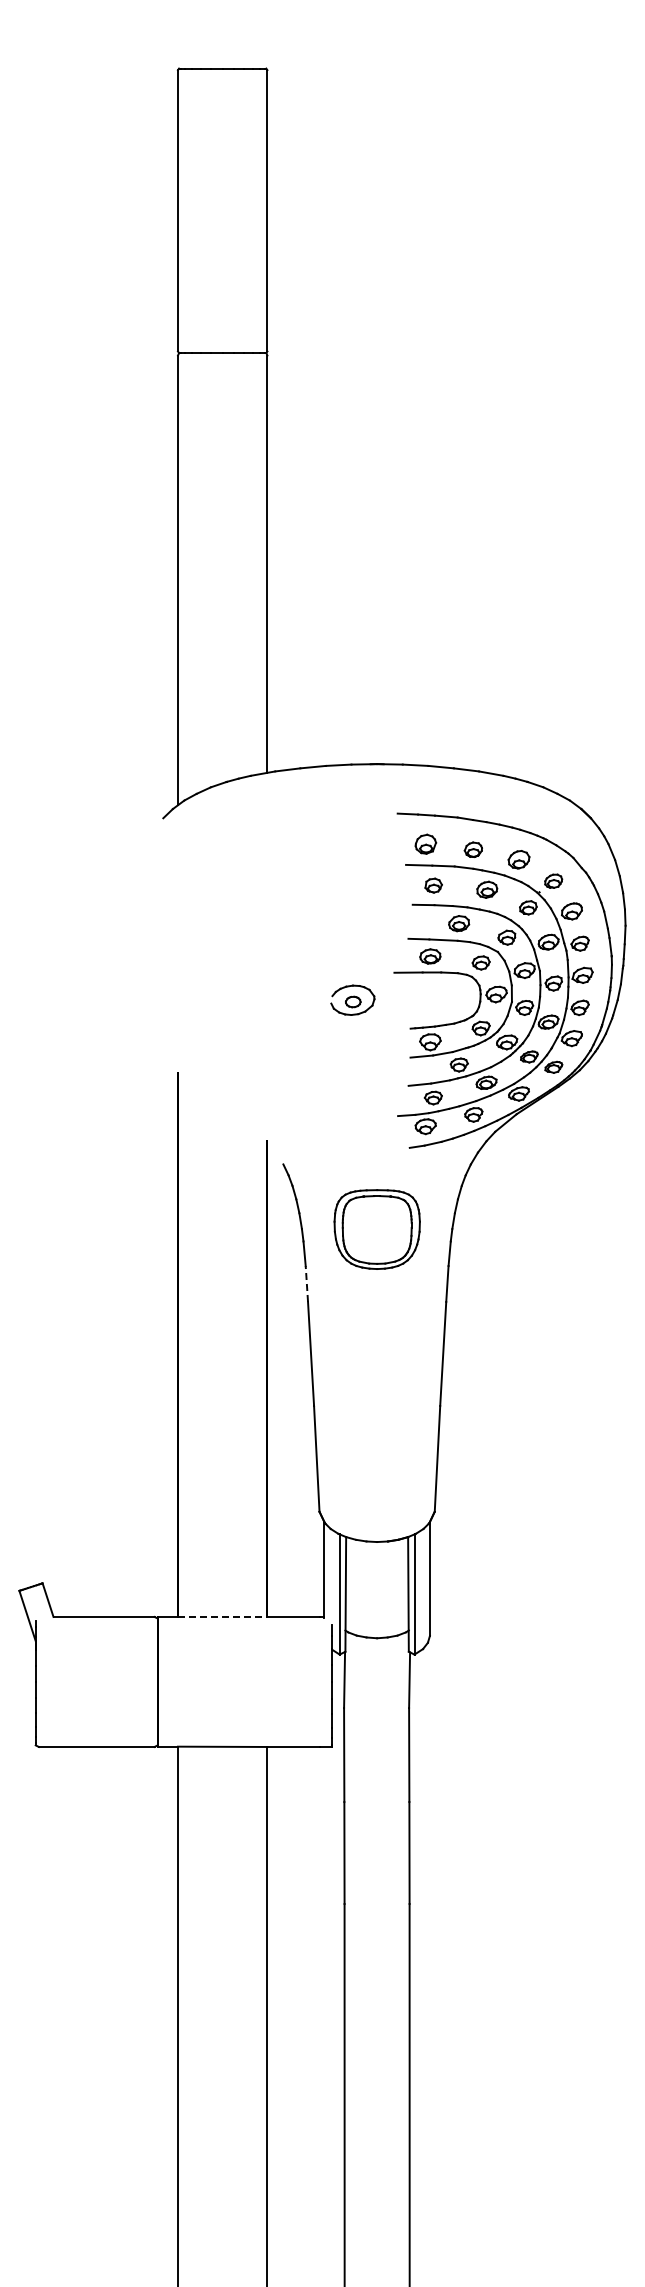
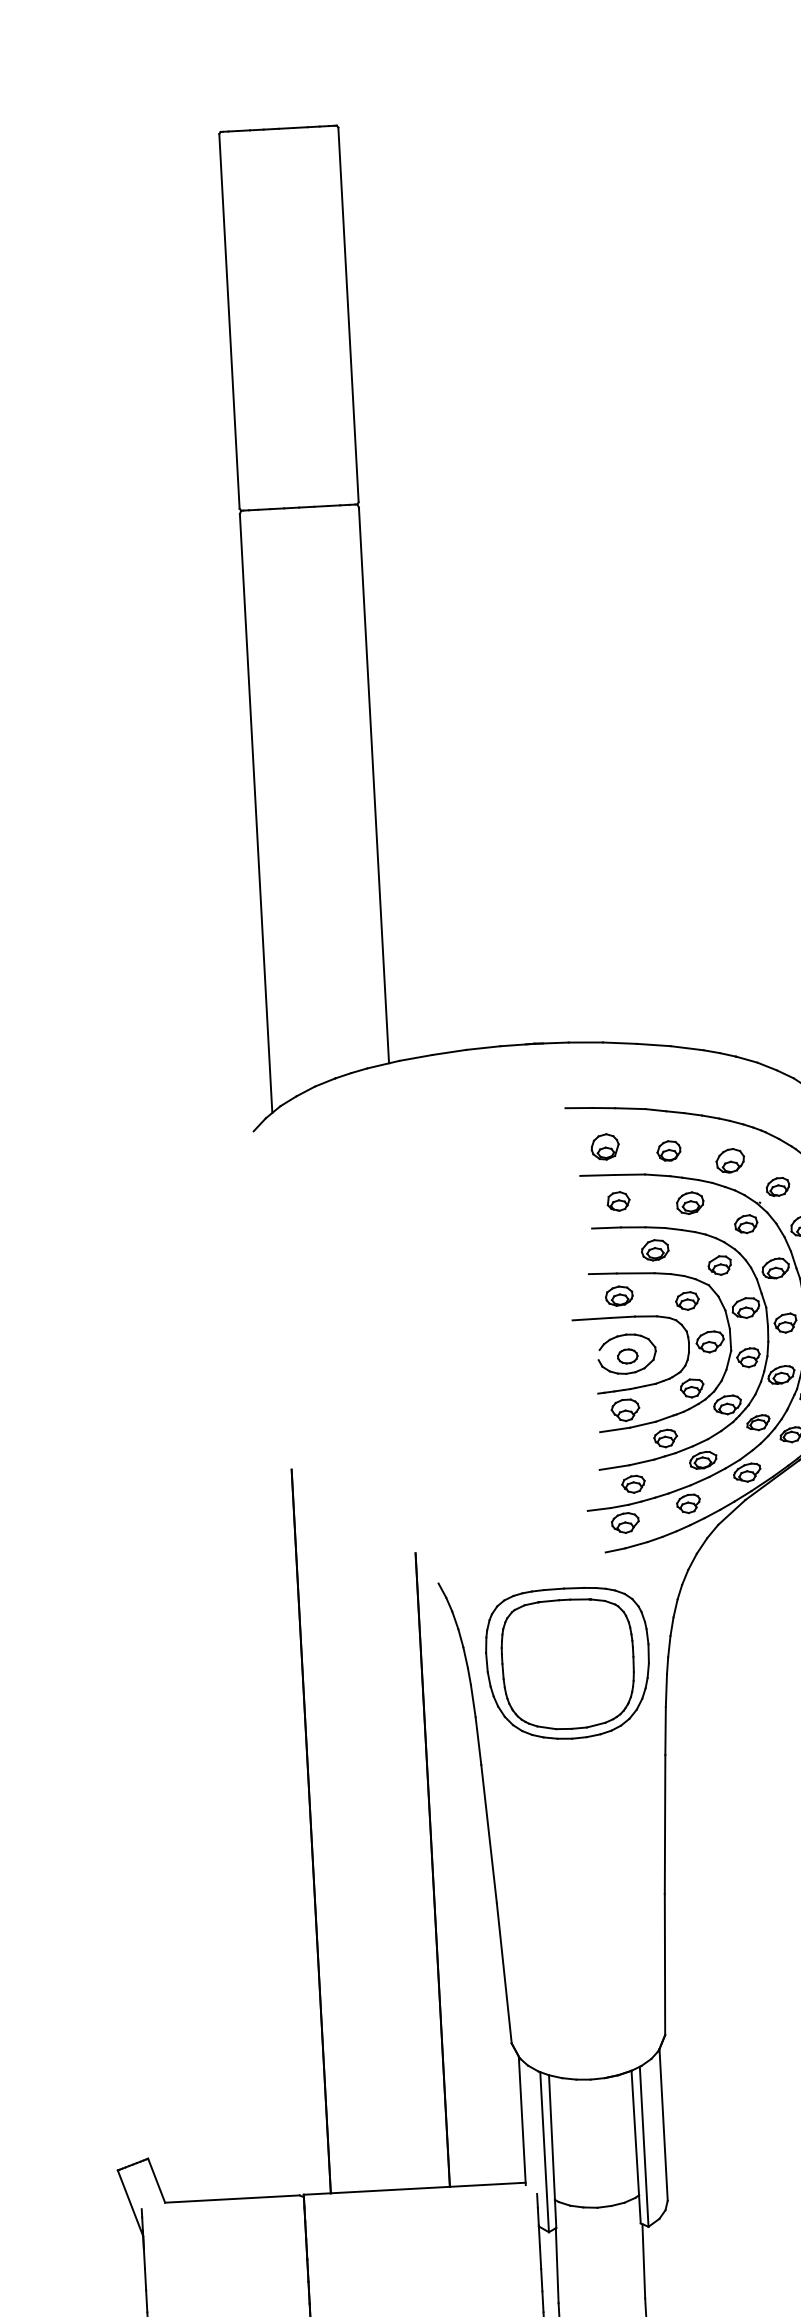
part: (352, 999) -> (626, 1353), moved
part: (377, 1229) -> (568, 1663), size x1.43
line: (306, 1283) -> (477, 1740), dashed -> solid
line: (222, 1616) -> (390, 2189), dashed -> solid

